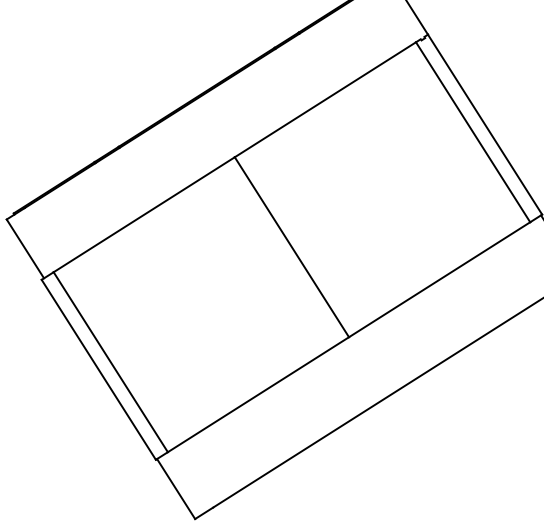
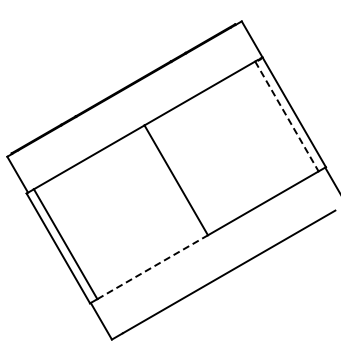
line: (474, 132) -> (287, 116), solid -> dashed
line: (258, 395) -> (152, 267), solid -> dashed

